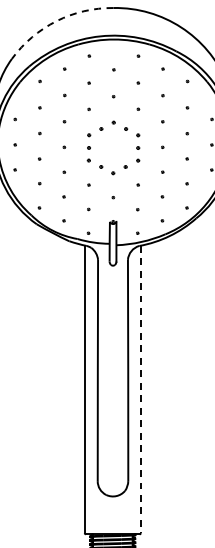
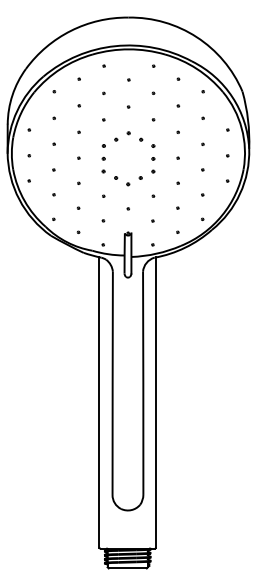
arc: (57, 20) -> (71, 30), dashed -> solid
line: (141, 389) -> (156, 402), dashed -> solid

